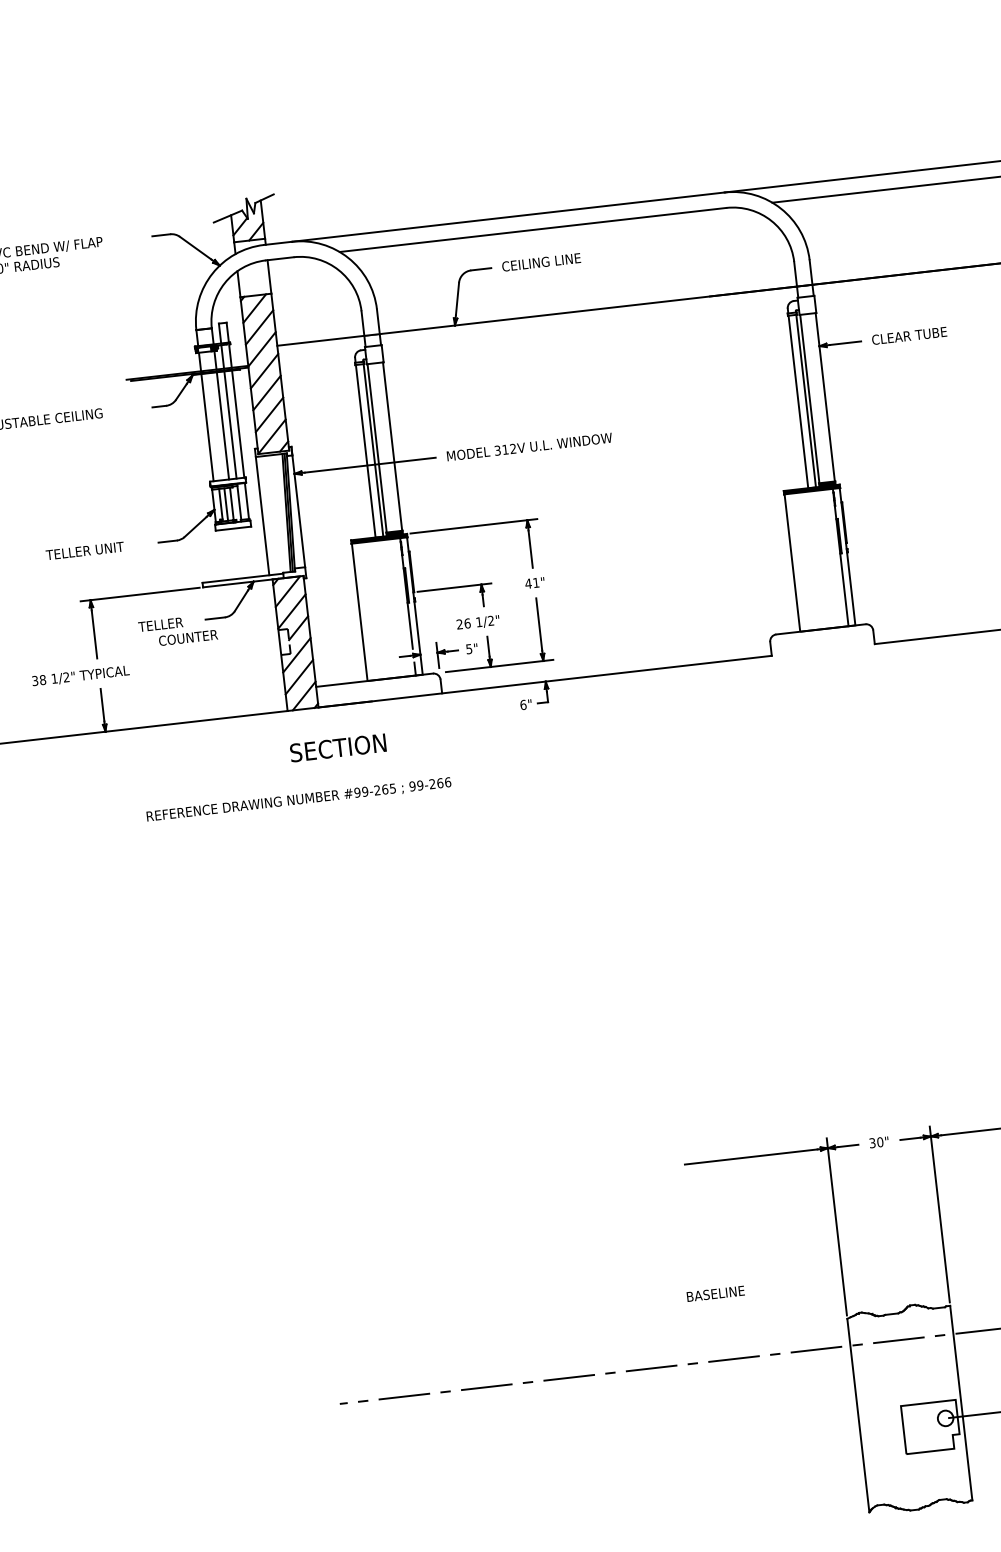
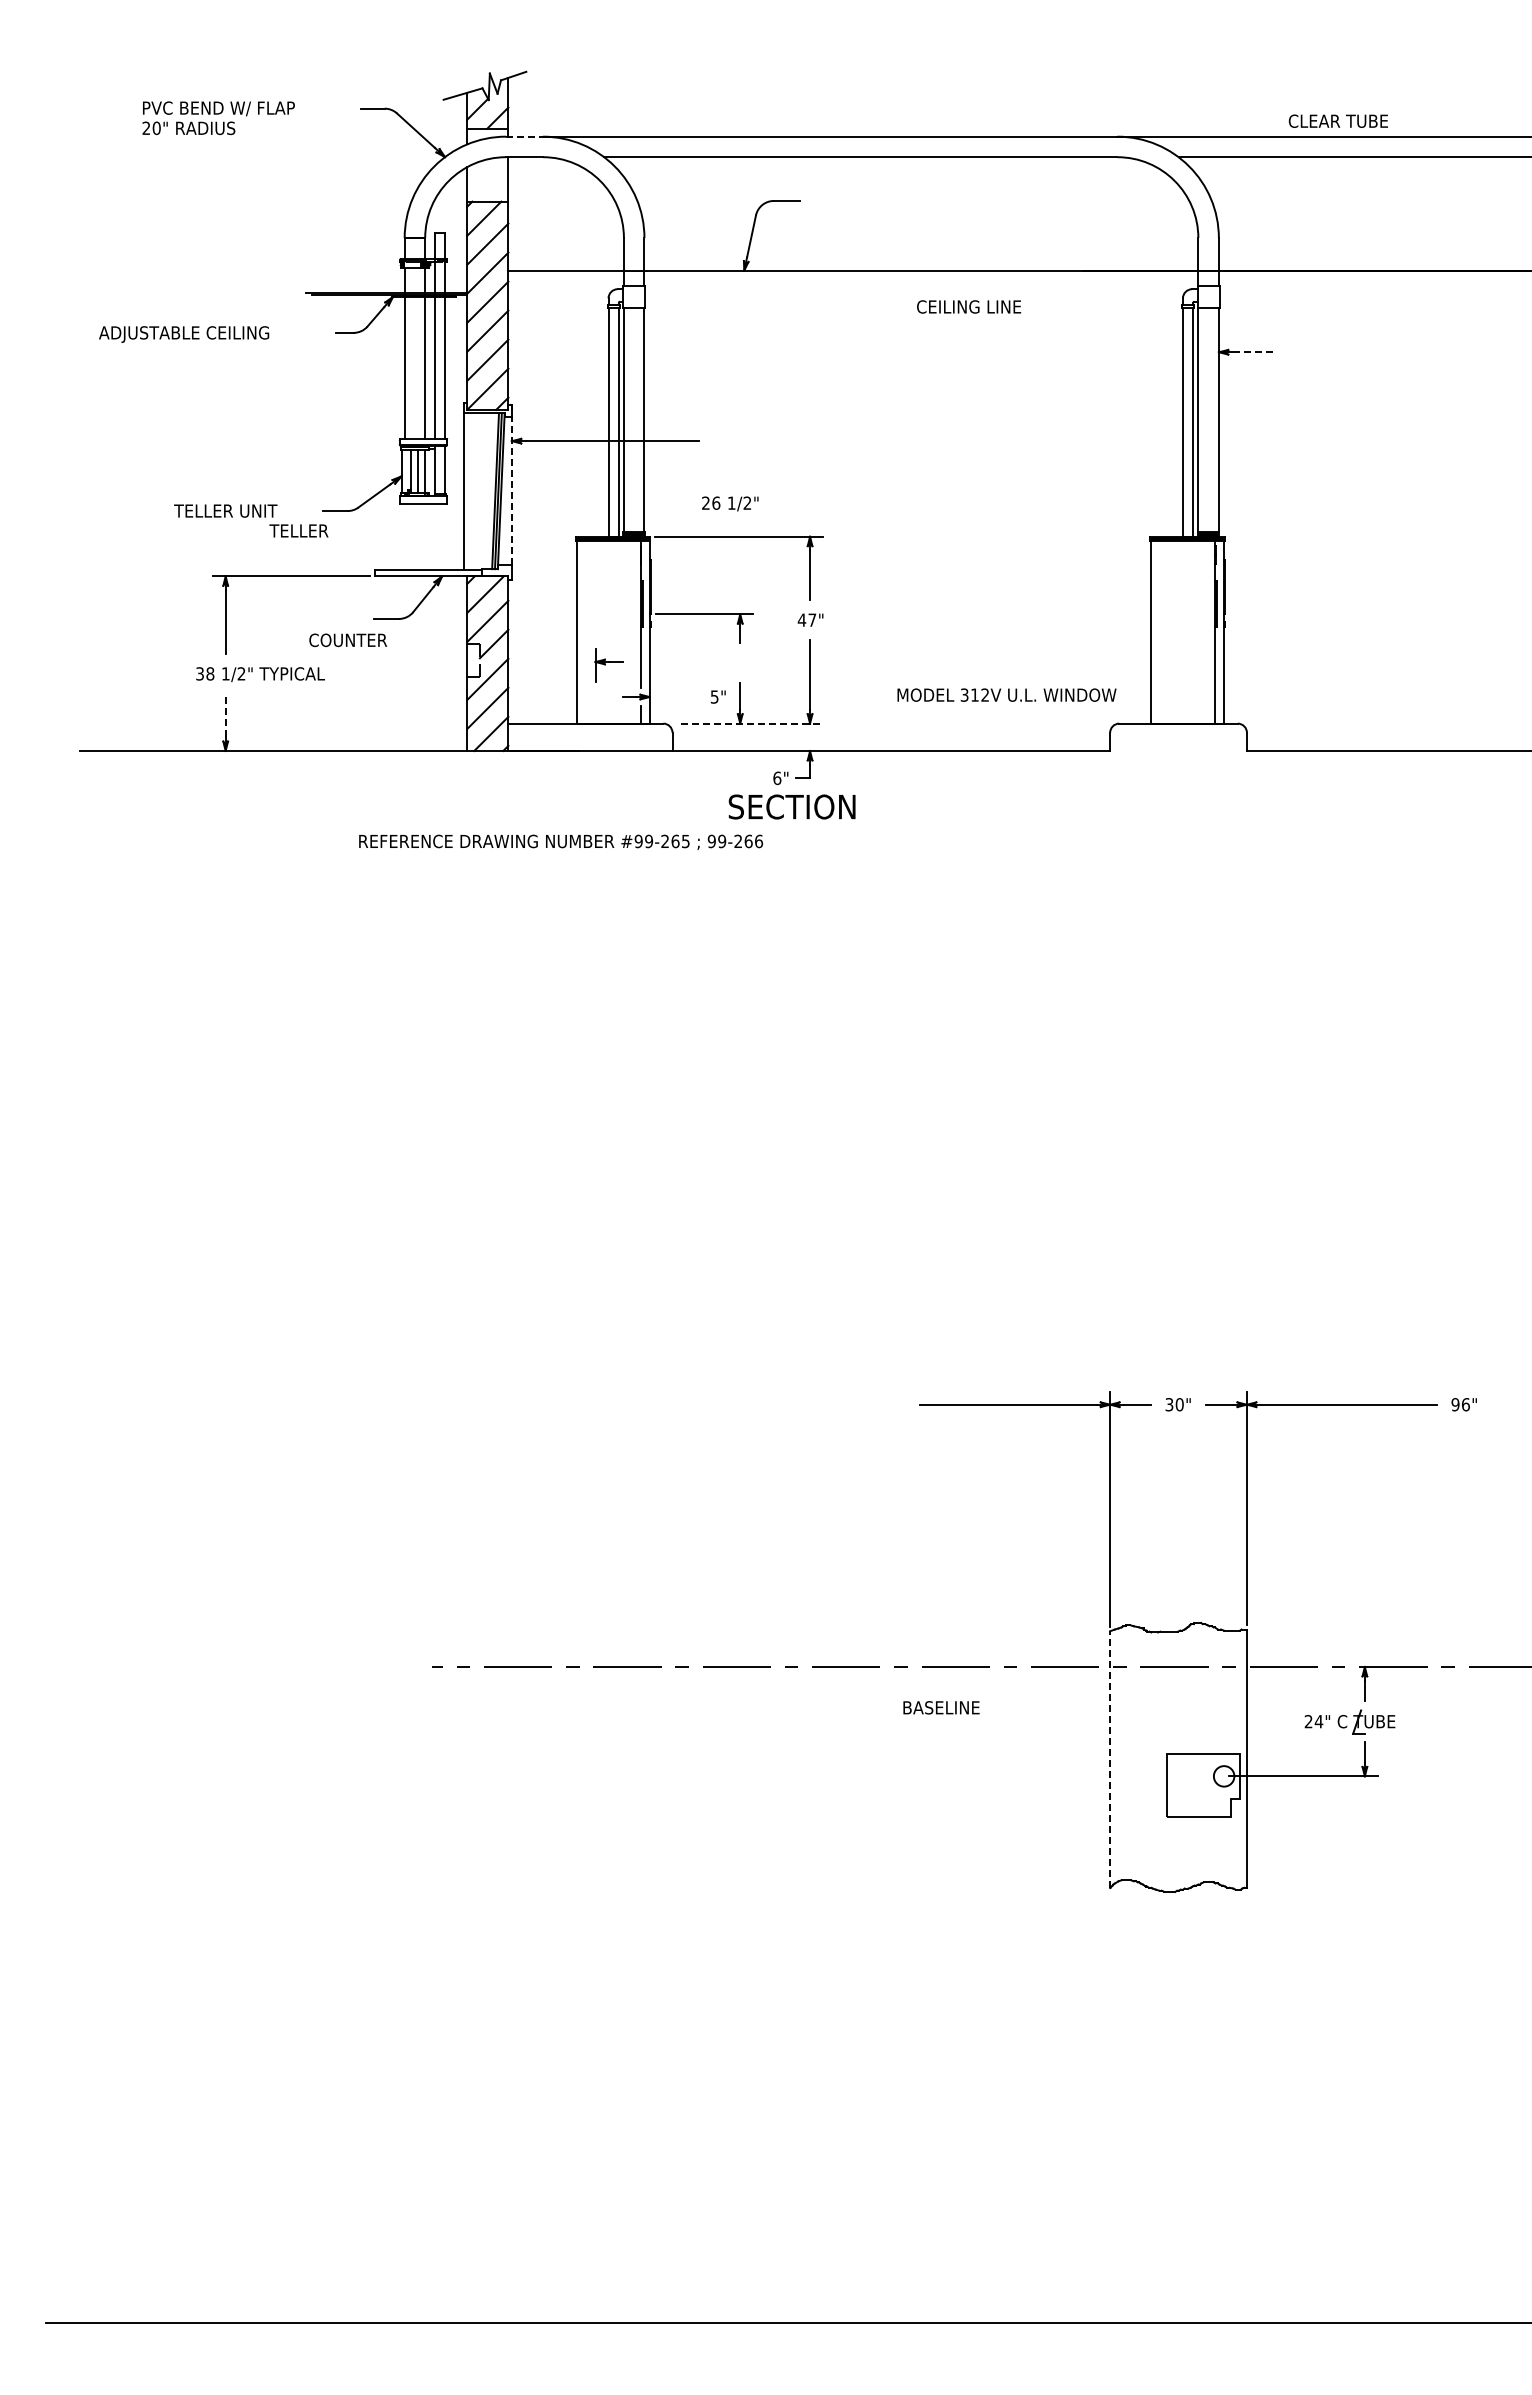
line: (278, 243) -> (525, 136), solid -> dashed
text: (541, 262) -> (969, 306), moved
text: (908, 335) -> (1337, 120), moved
line: (845, 343) -> (1253, 352), solid -> dashed
text: (529, 446) -> (1006, 694), moved
line: (298, 507) -> (511, 485), solid -> dashed
text: (536, 582) -> (812, 619), 41" -> 47"
text: (478, 622) -> (730, 503), moved
text: (160, 624) -> (298, 530), moved
part: (447, 654) -> (608, 665), moved
line: (500, 665) -> (752, 723), solid -> dashed
text: (80, 676) -> (260, 674), moved
line: (102, 705) -> (225, 715), solid -> dashed
text: (337, 747) -> (791, 806), moved
text: (299, 799) -> (561, 841), moved
text: (715, 1293) -> (941, 1707), moved
line: (858, 1415) -> (1110, 1759), solid -> dashed

